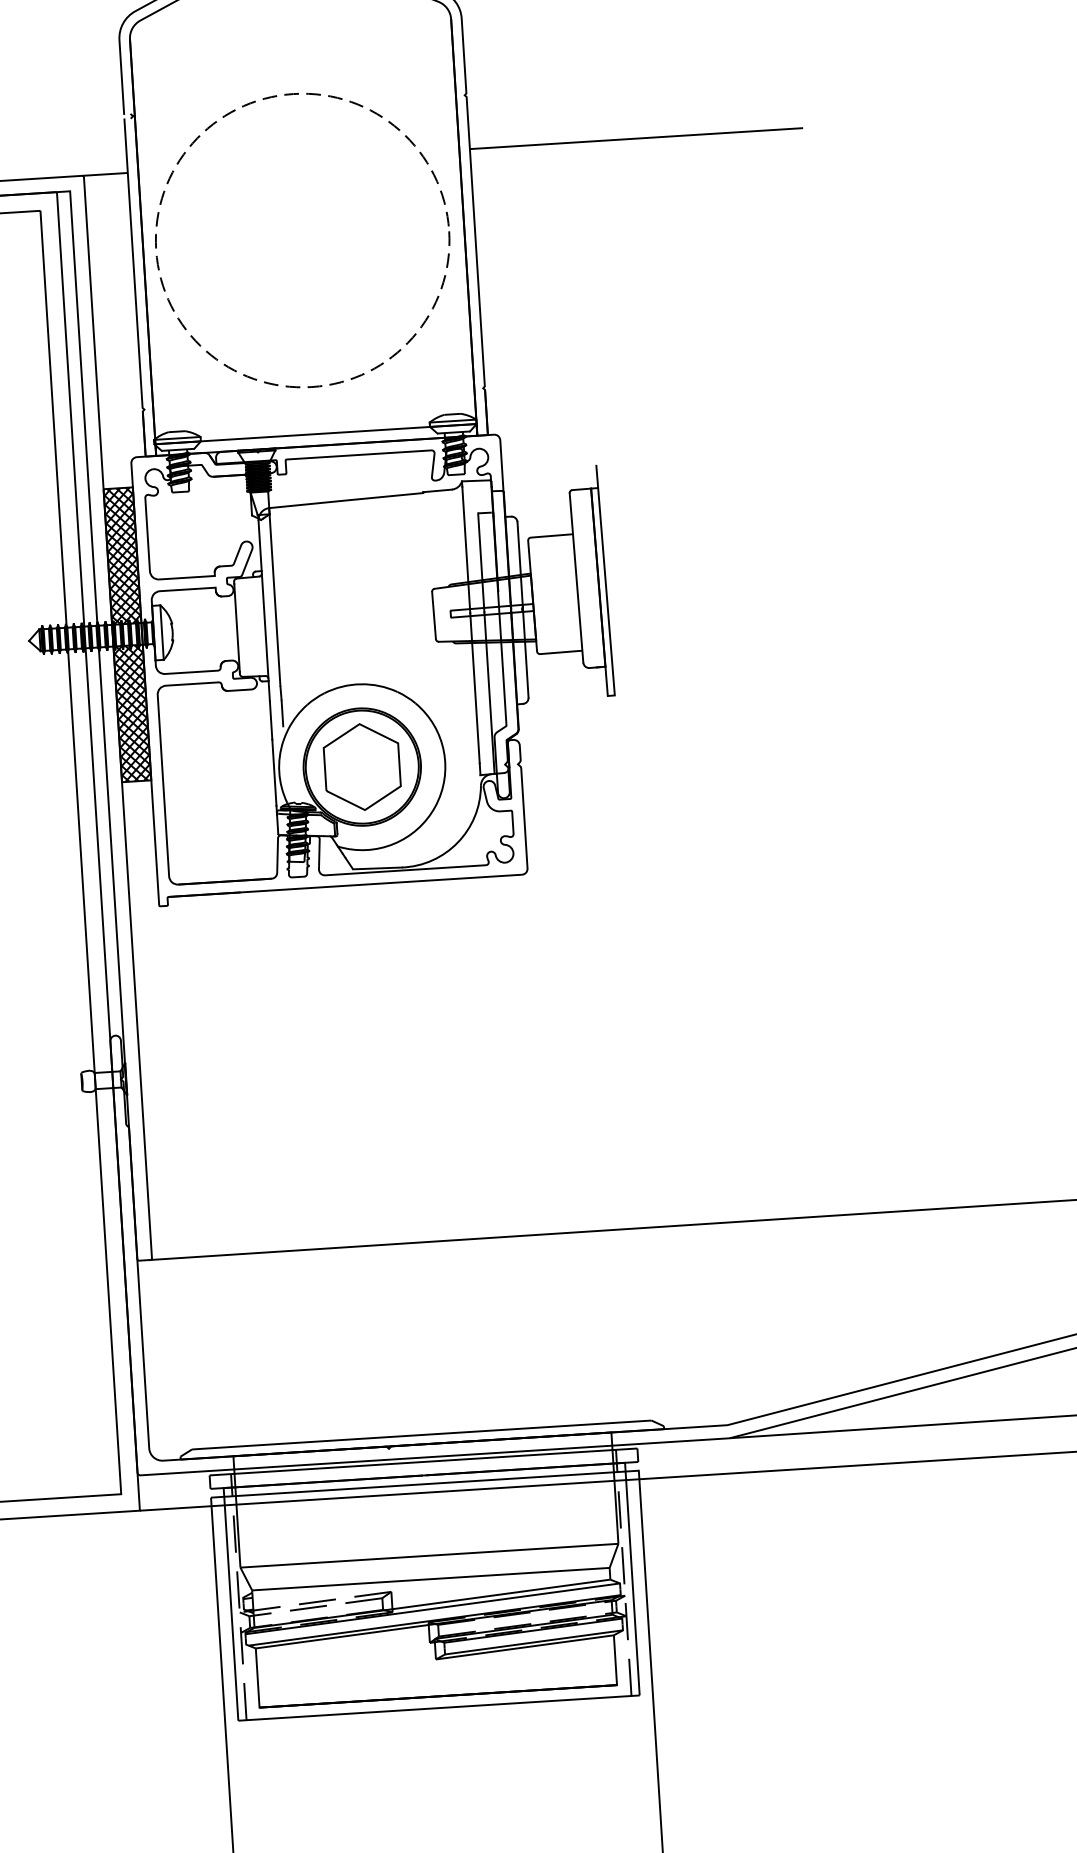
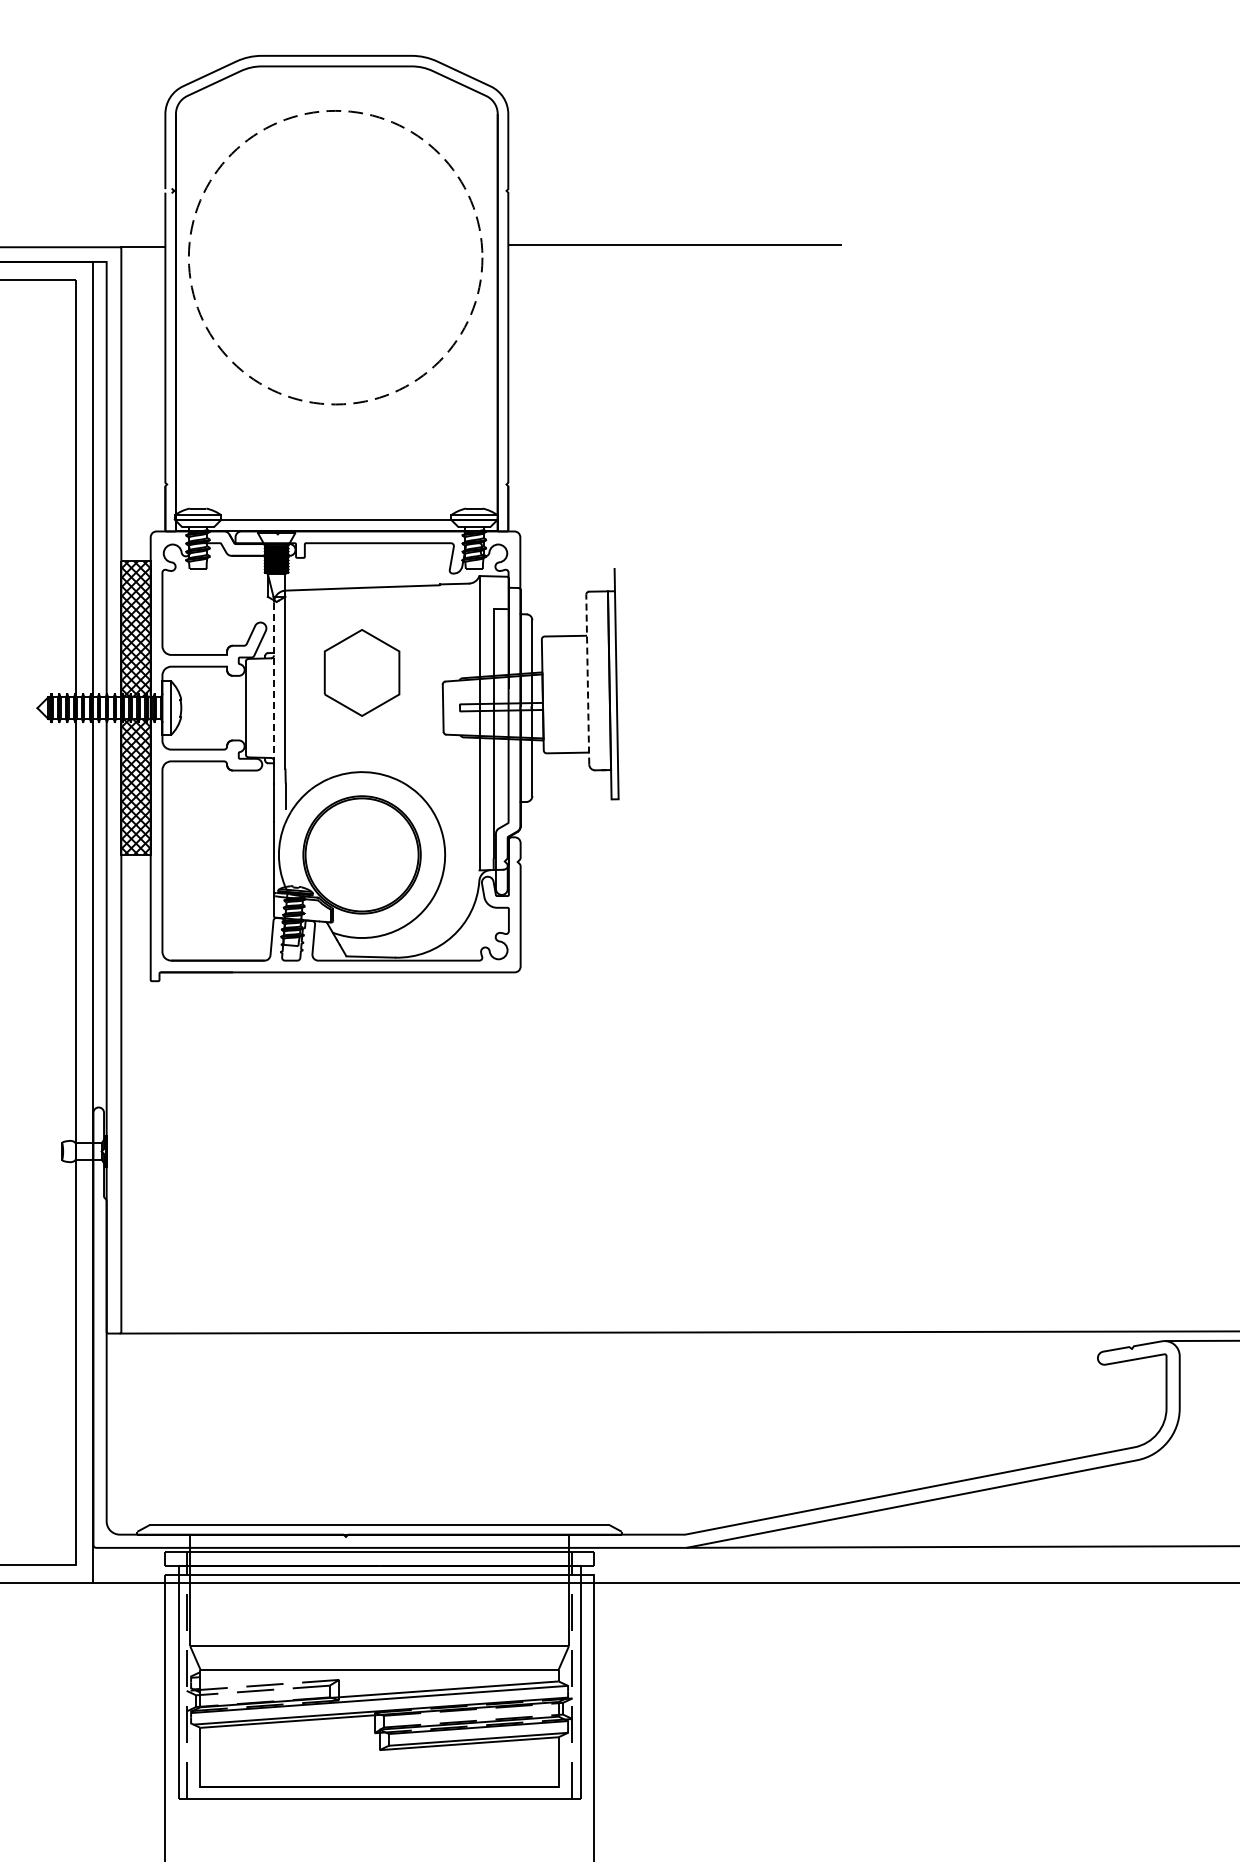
circle: (302, 240) -> (335, 257), moved
line: (576, 577) -> (587, 679), solid -> dashed
line: (264, 600) -> (274, 682), solid -> dashed
part: (361, 766) -> (361, 672), moved

